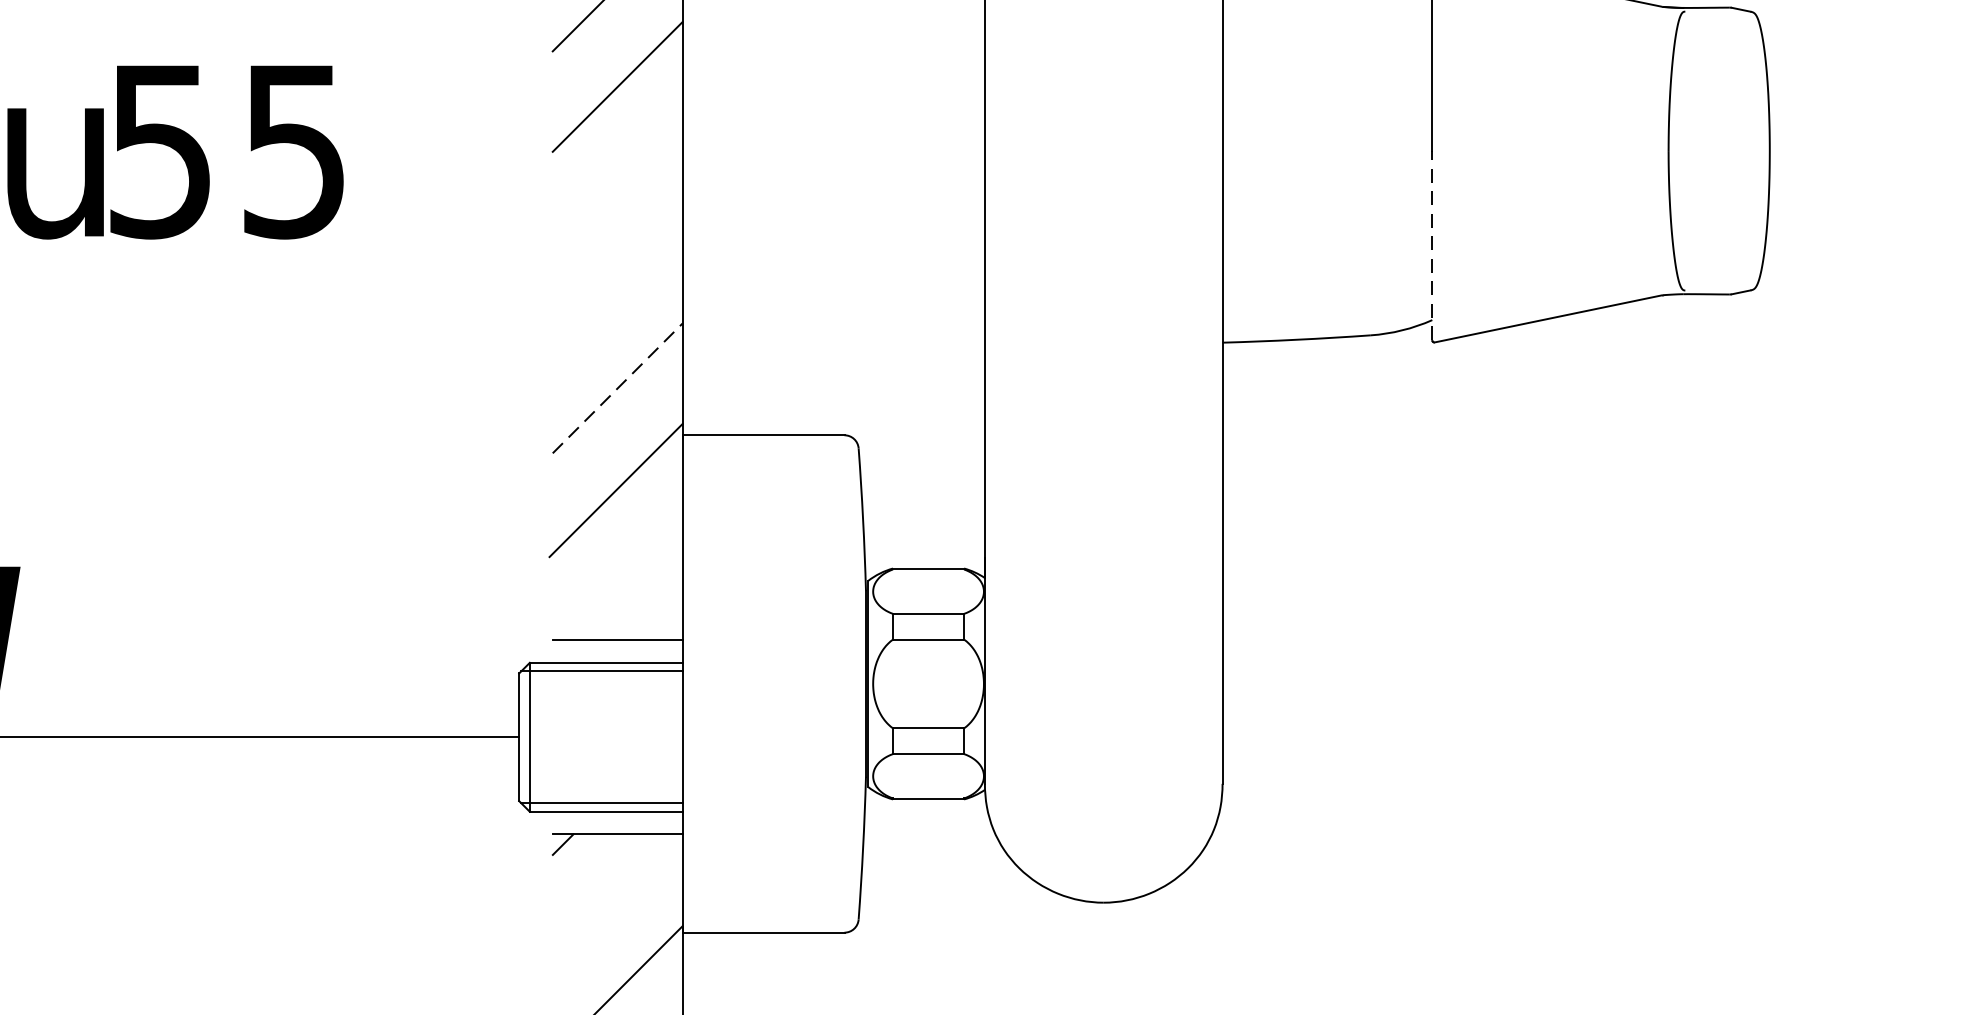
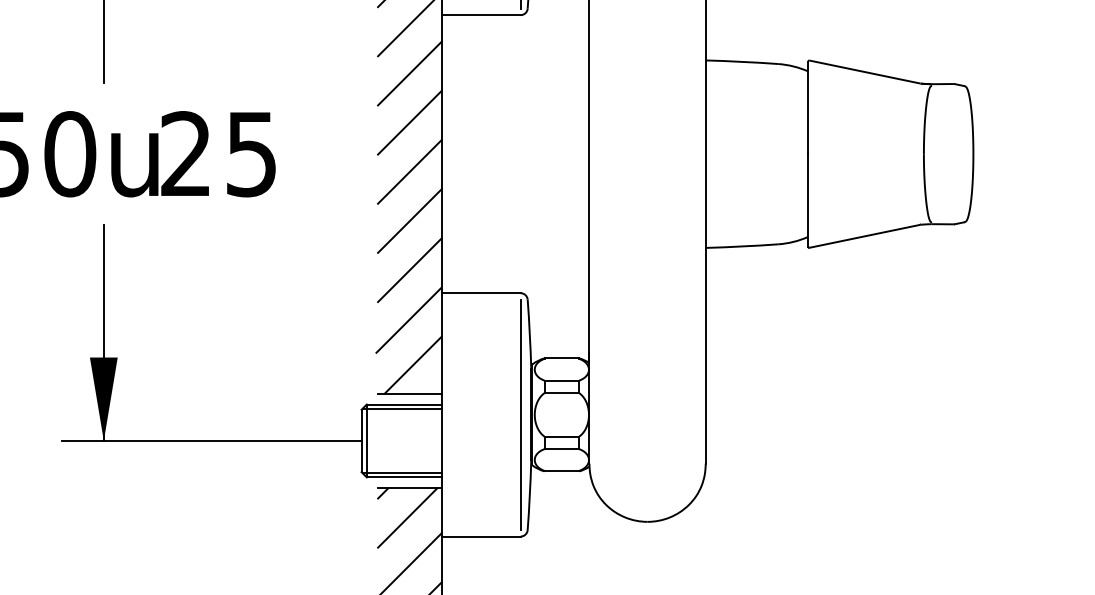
text: (159, 151) -> (185, 154), 55 -> 25
line: (617, 186) -> (409, 171), added
line: (1432, 243) -> (808, 199), dashed -> solid
line: (617, 286) -> (409, 220), added
line: (617, 388) -> (409, 270), dashed -> solid
line: (623, 580) -> (412, 364), added
line: (846, 683) -> (521, 414), added
line: (612, 893) -> (407, 517), added

